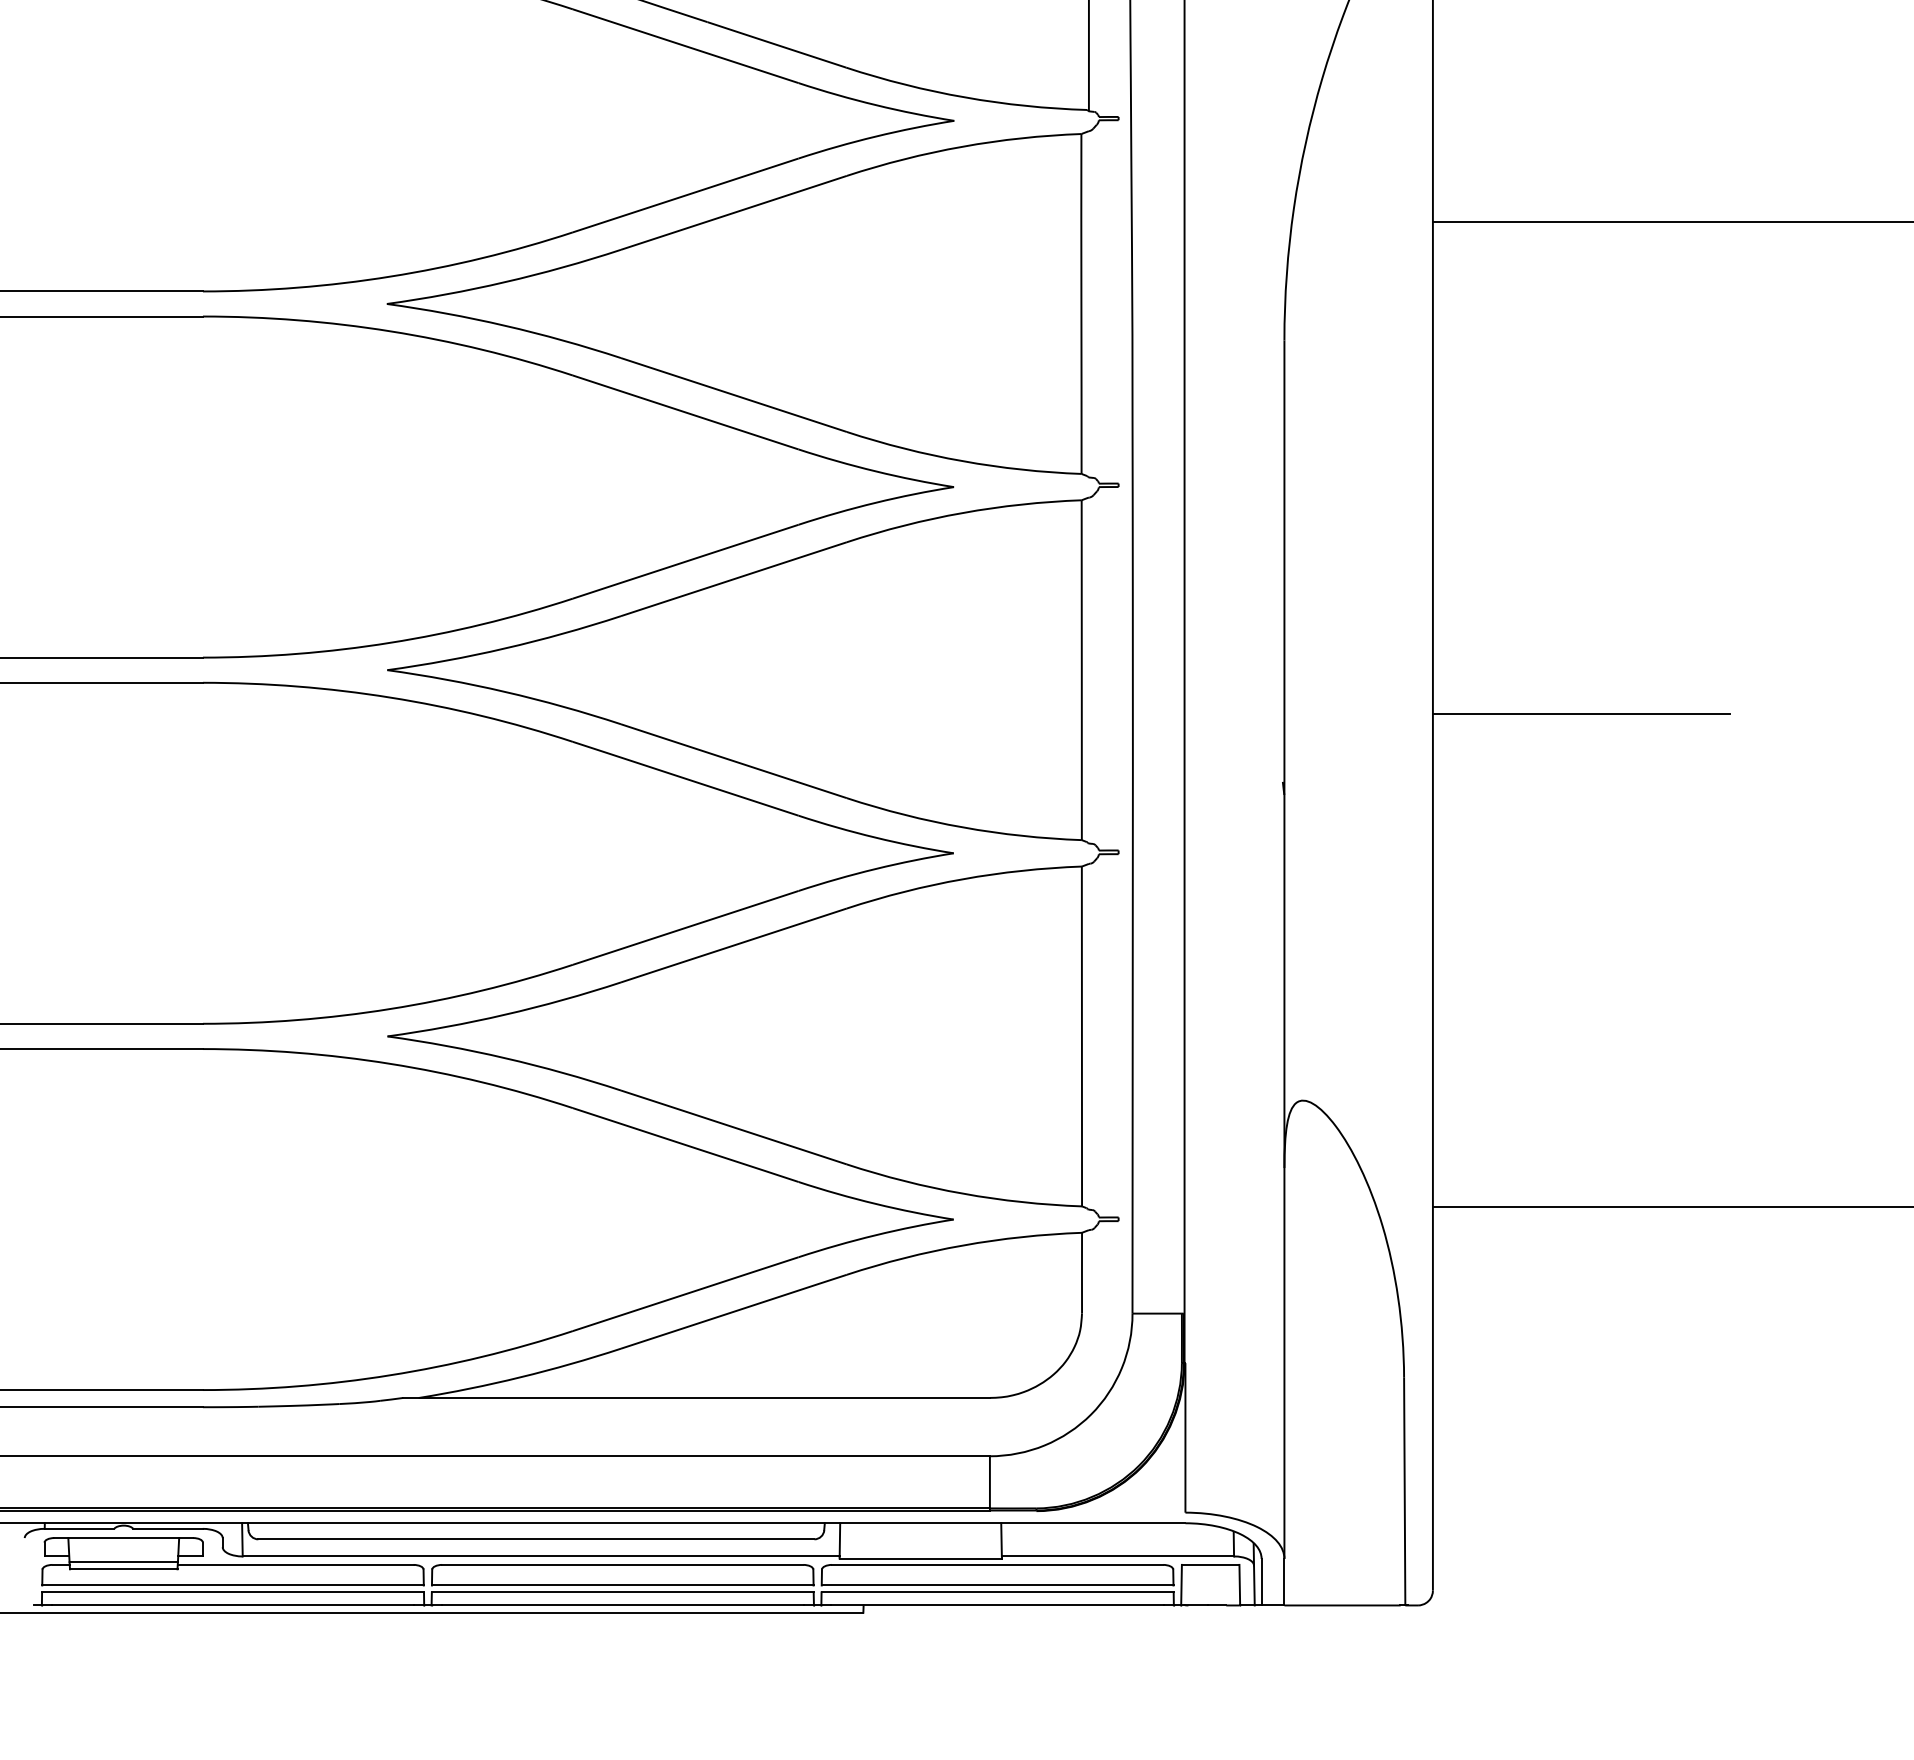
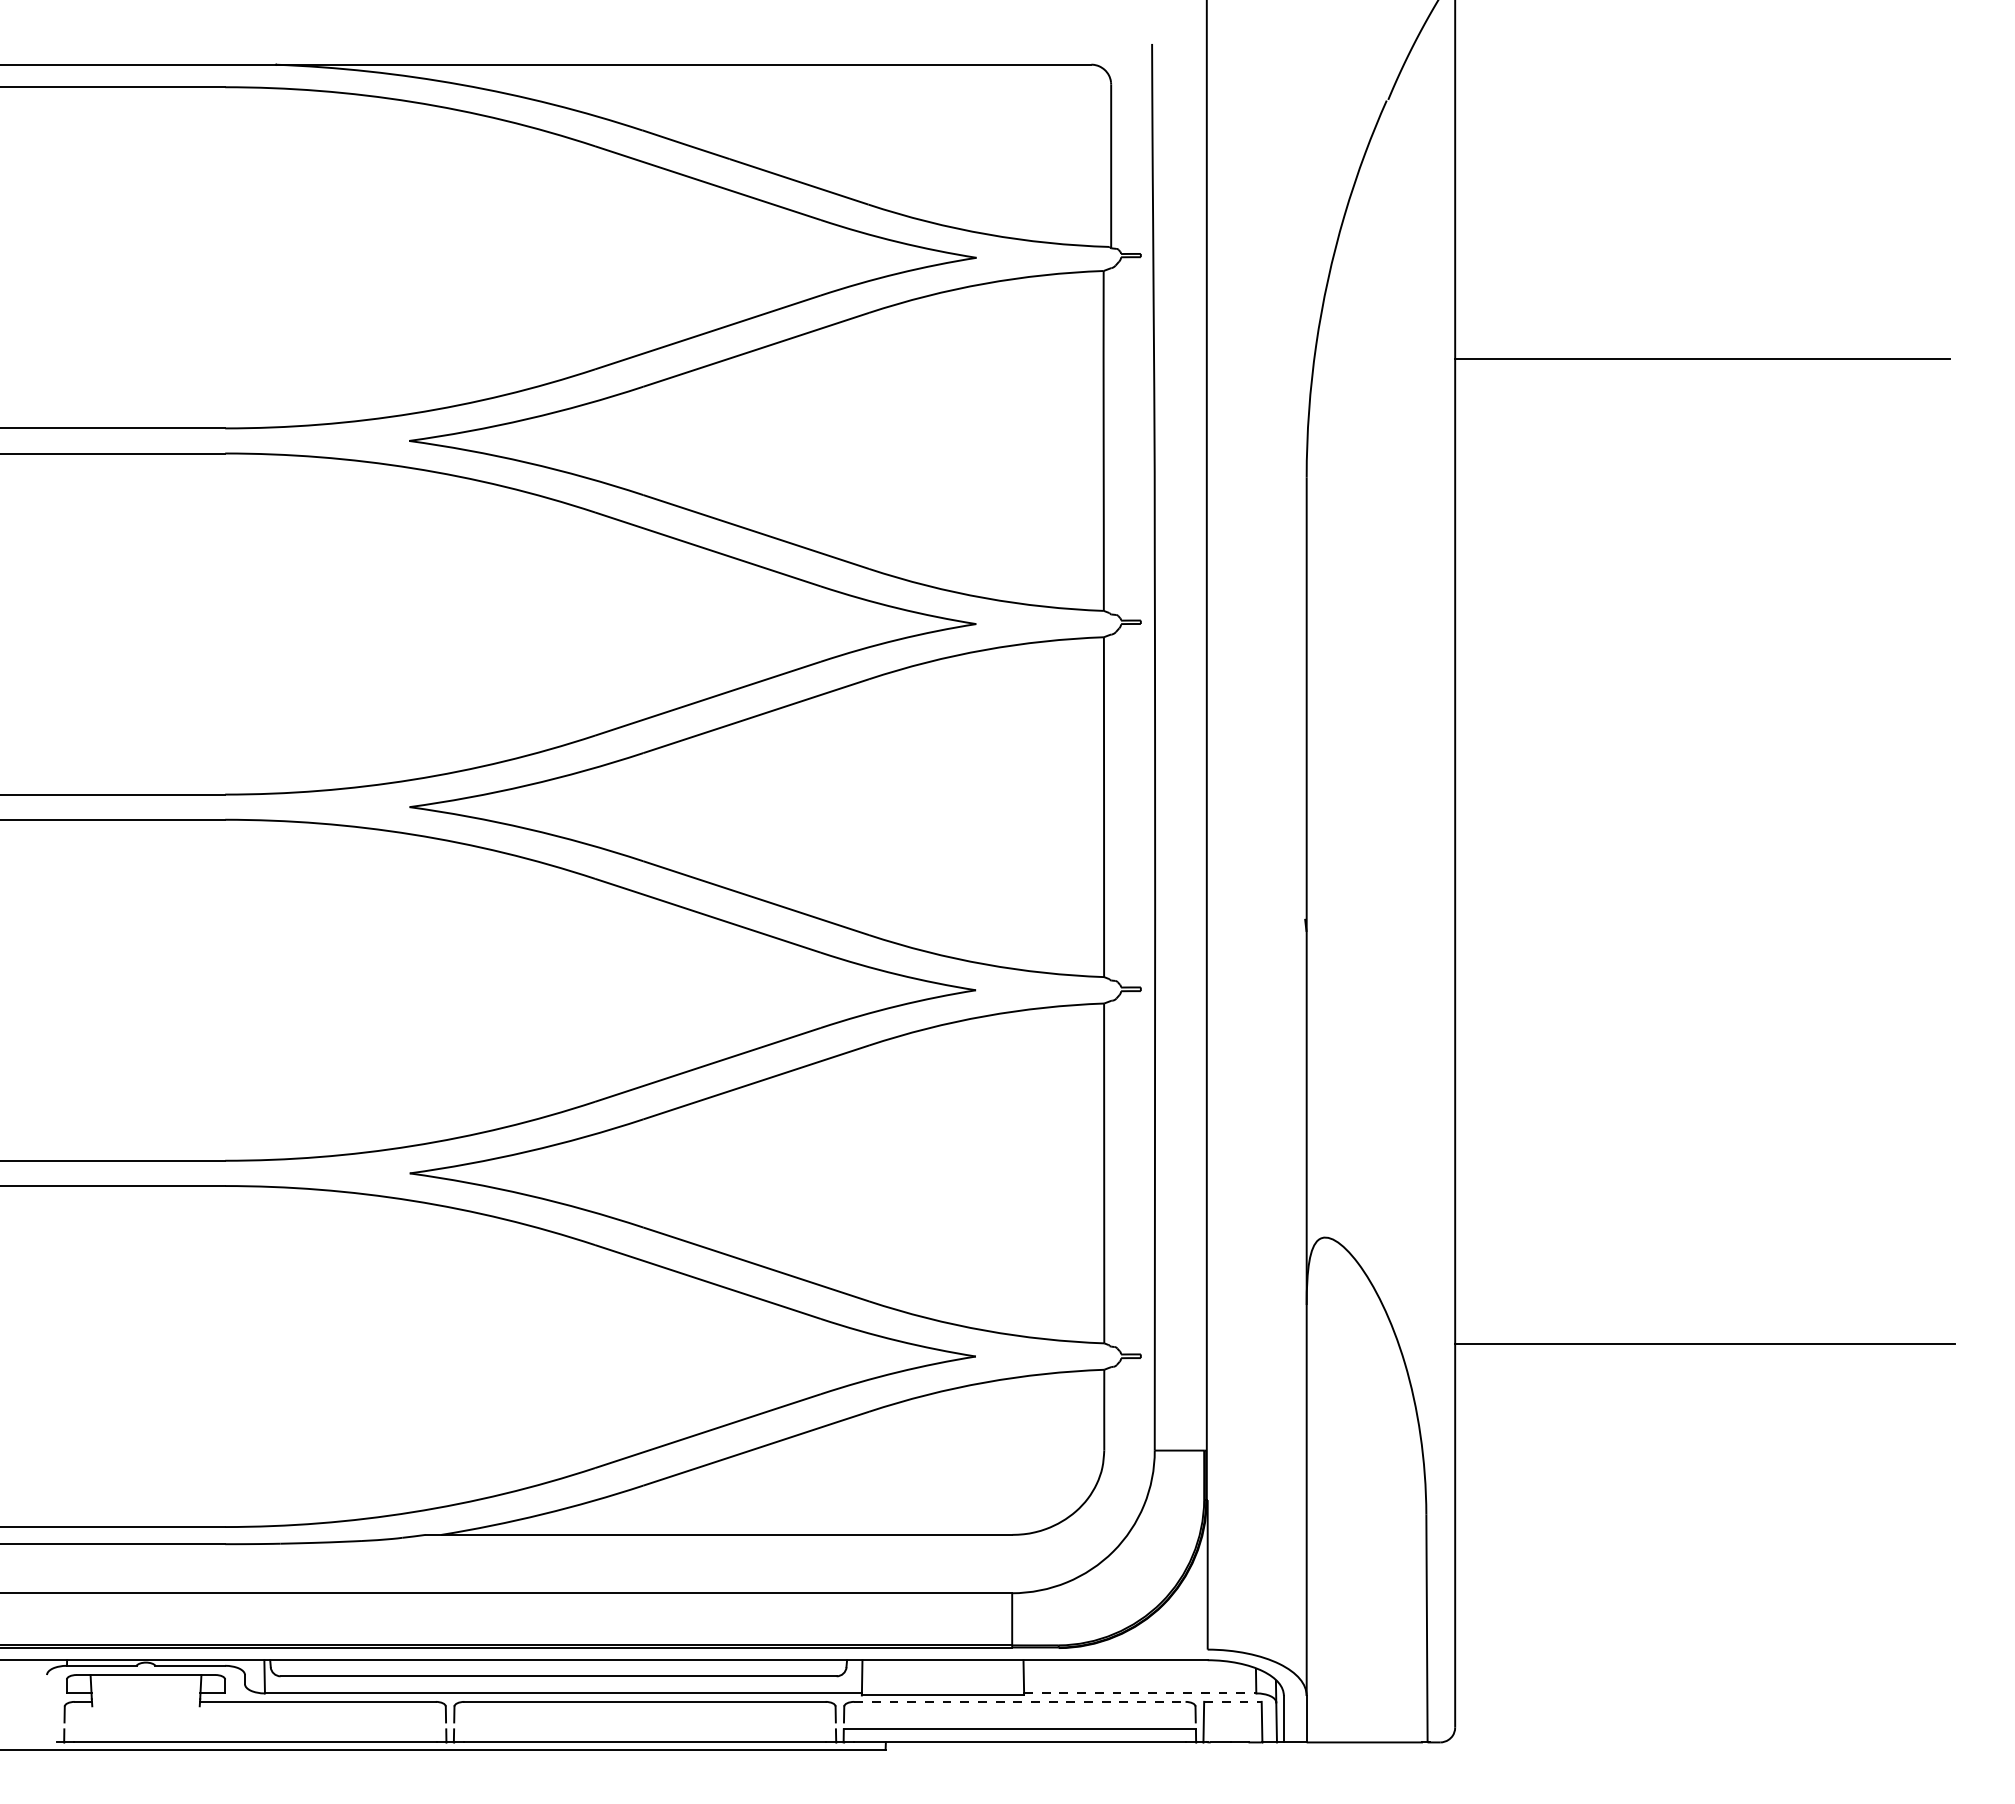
line: (1581, 714) -> (1603, 851), removed
line: (1118, 1556) -> (1140, 1693), solid -> dashed
line: (123, 1562) -> (145, 1699), removed
line: (997, 1564) -> (1019, 1701), solid -> dashed
line: (1210, 1564) -> (1232, 1701), solid -> dashed
line: (123, 1569) -> (145, 1706), removed
line: (233, 1585) -> (255, 1722), removed
line: (622, 1585) -> (644, 1722), removed
line: (997, 1585) -> (1019, 1722), removed
line: (233, 1592) -> (255, 1729), removed
line: (622, 1592) -> (644, 1729), removed

